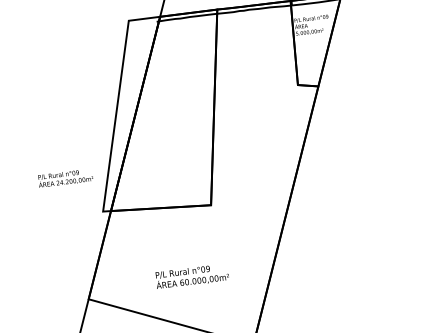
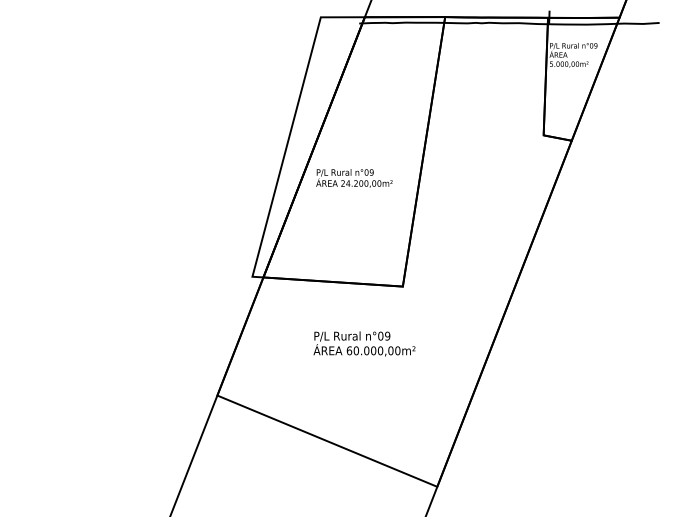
text: (65, 178) -> (354, 178), moved
text: (192, 276) -> (364, 343), moved

